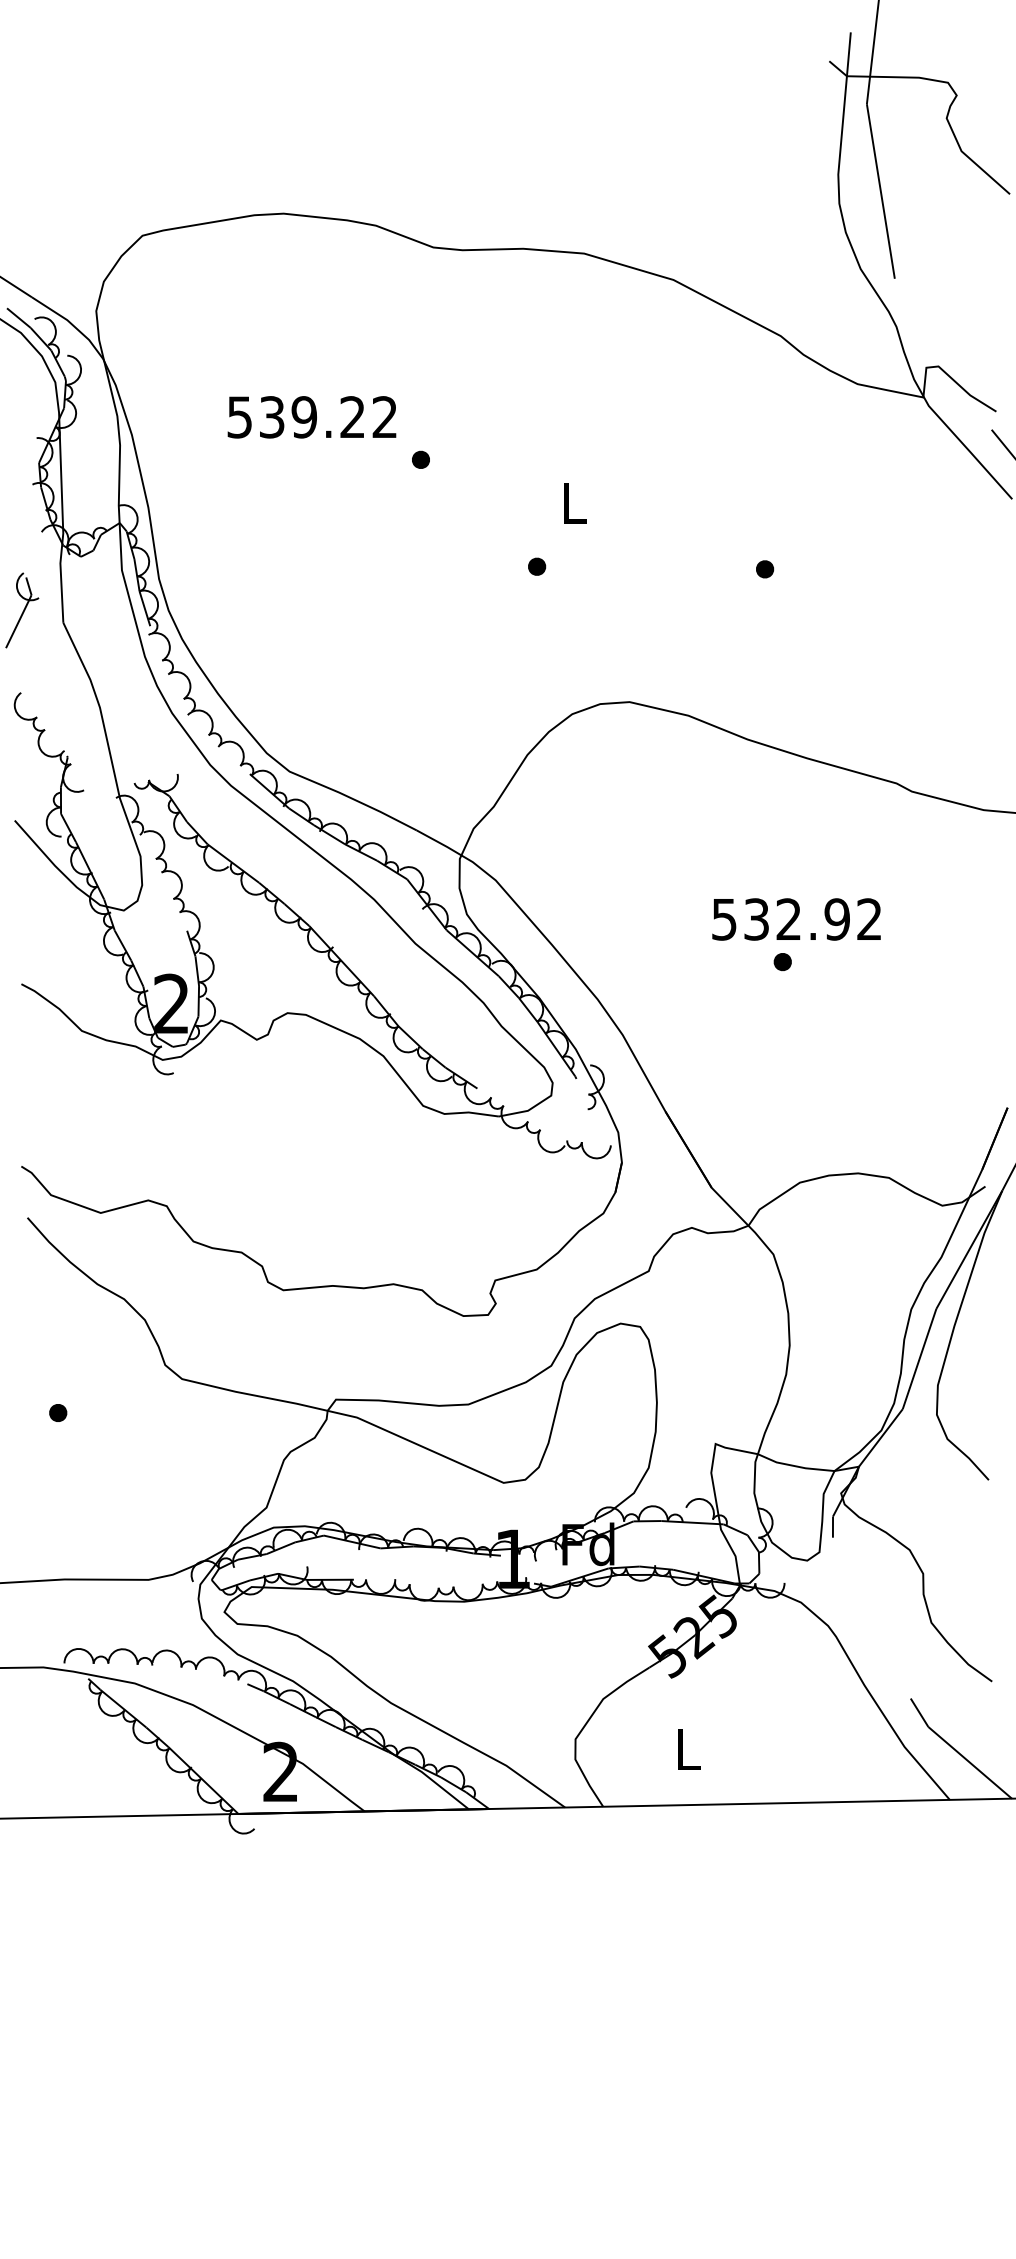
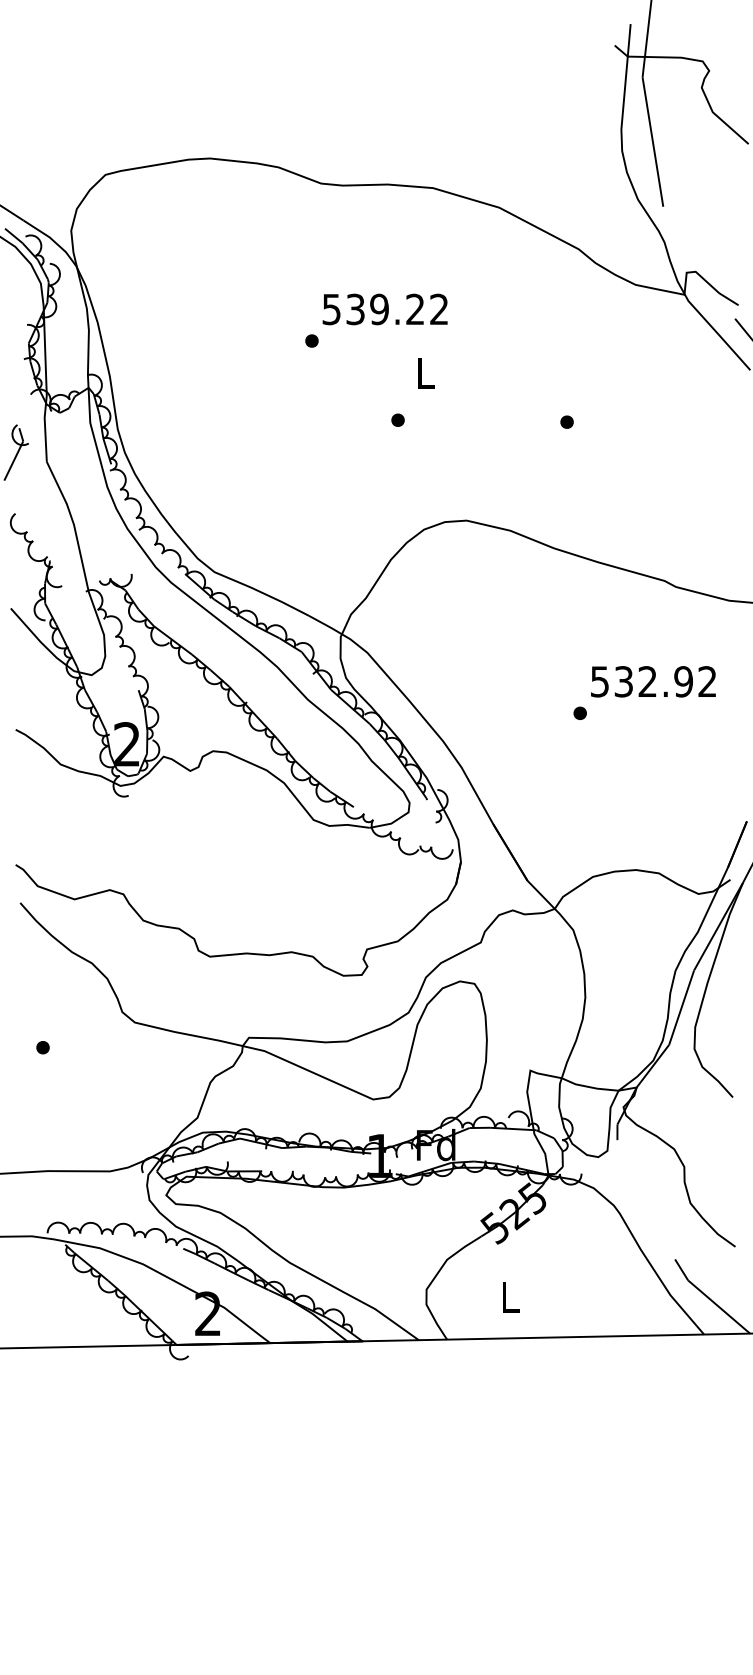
text: (311, 417) -> (384, 309), moved
text: (796, 919) -> (653, 681), moved

